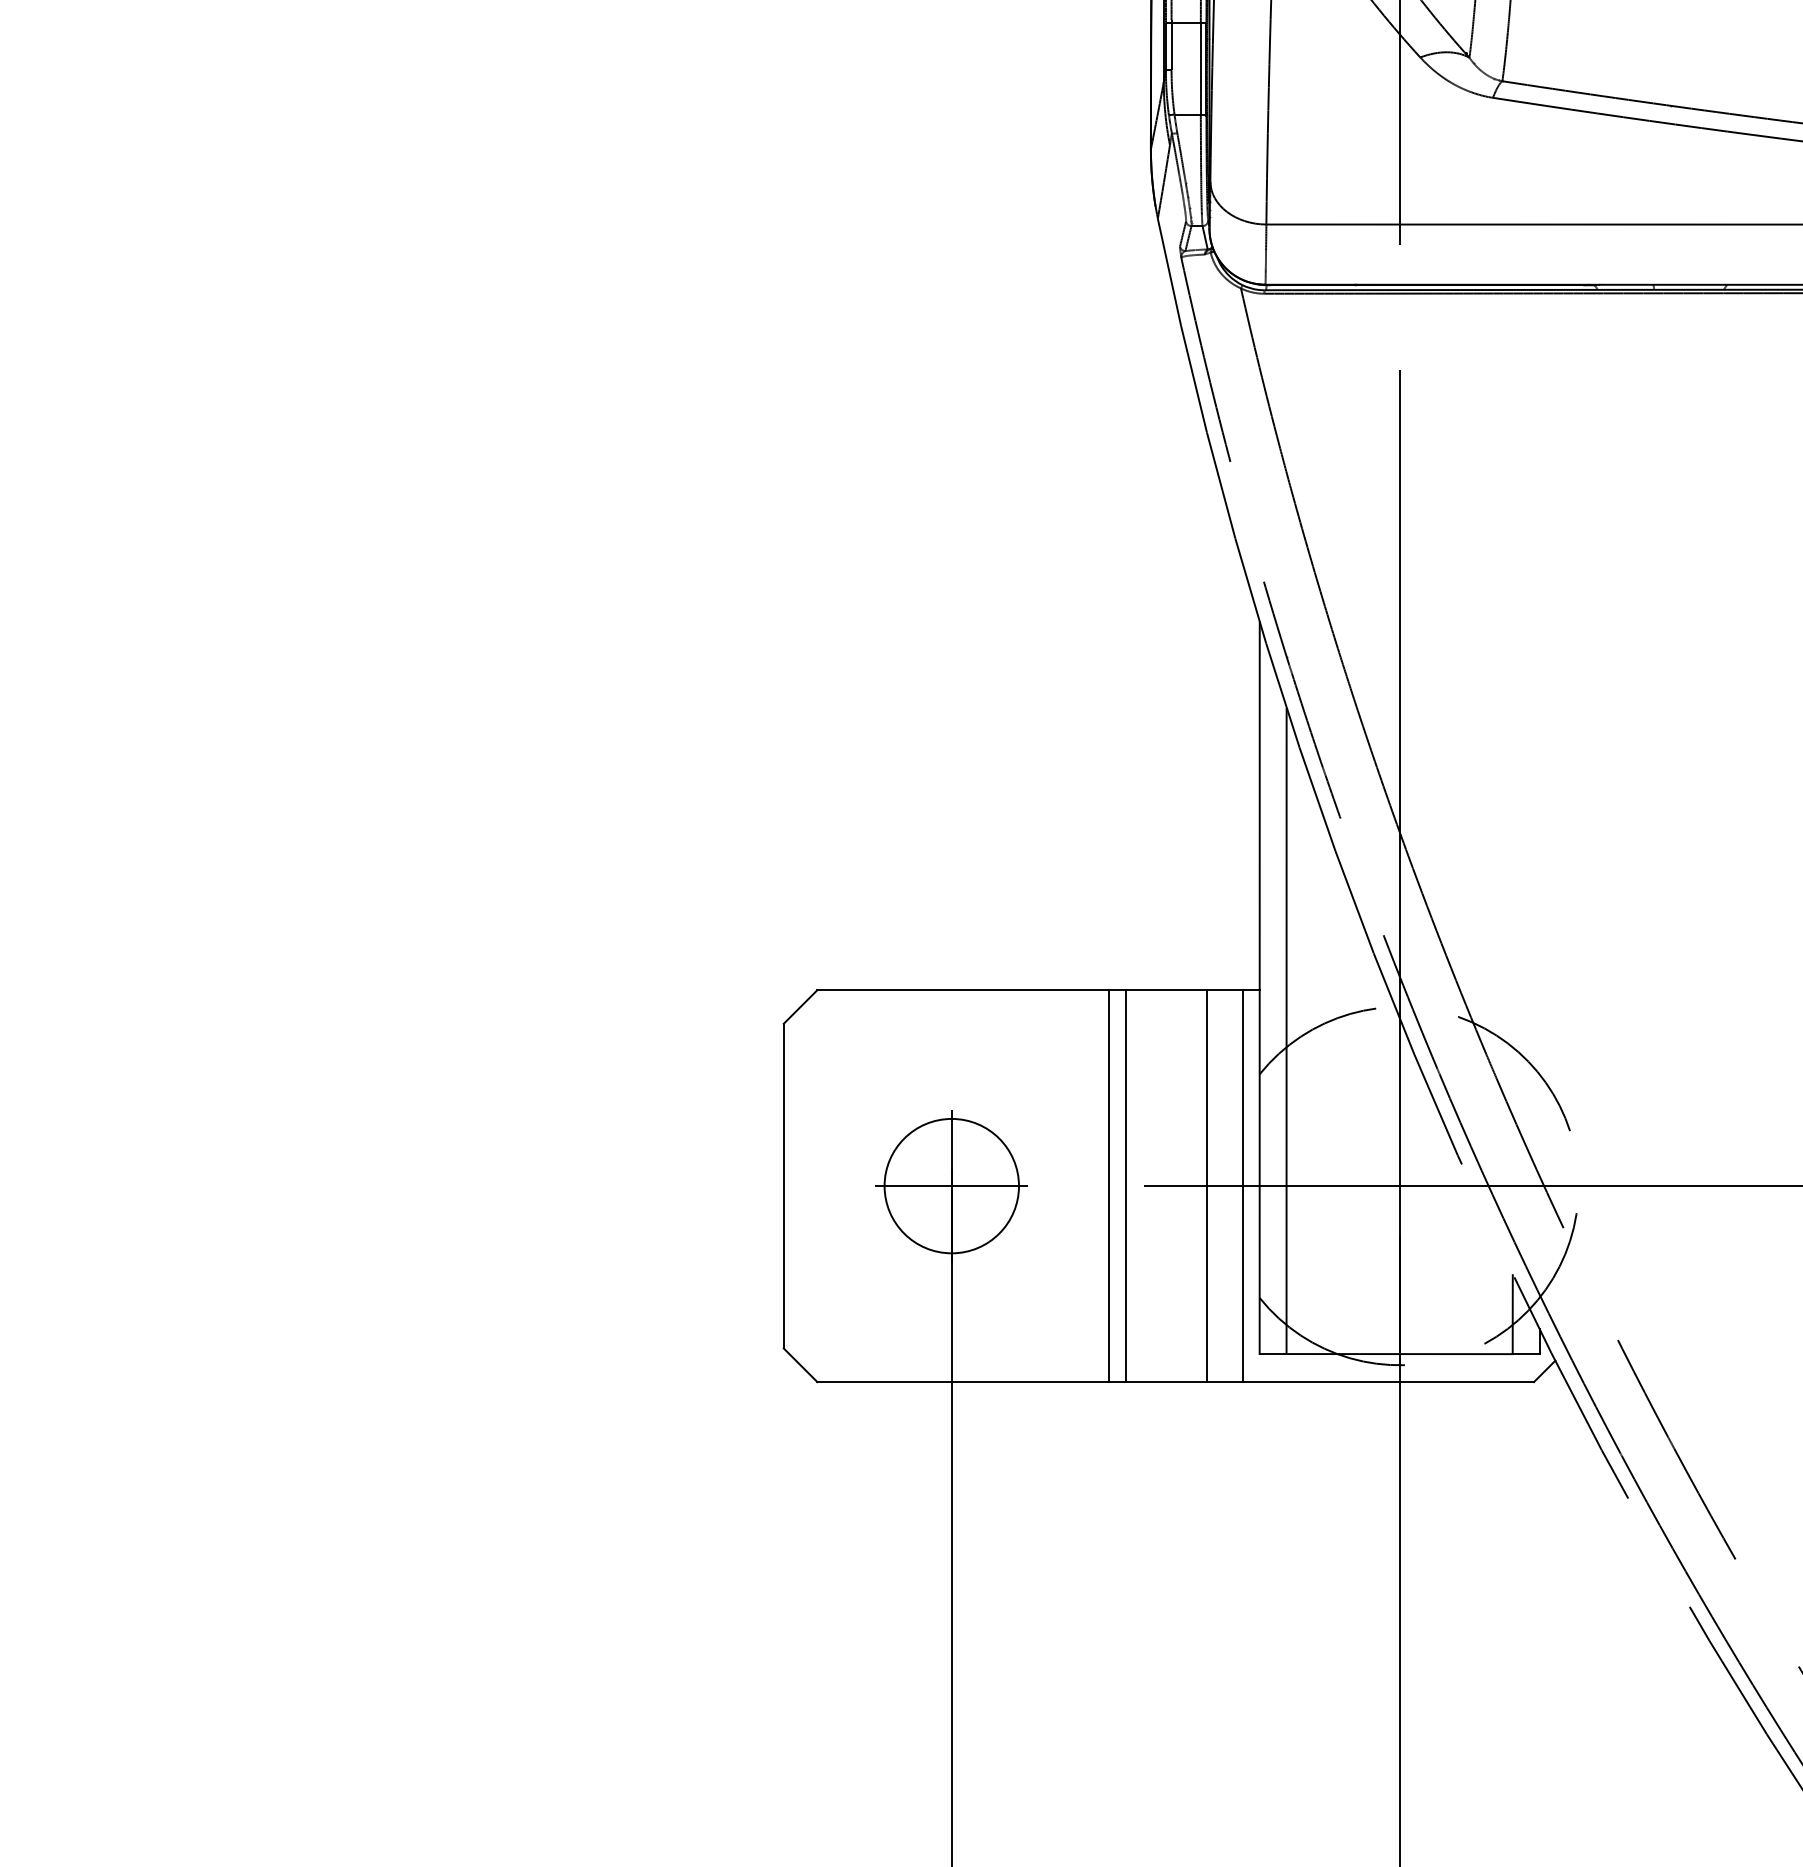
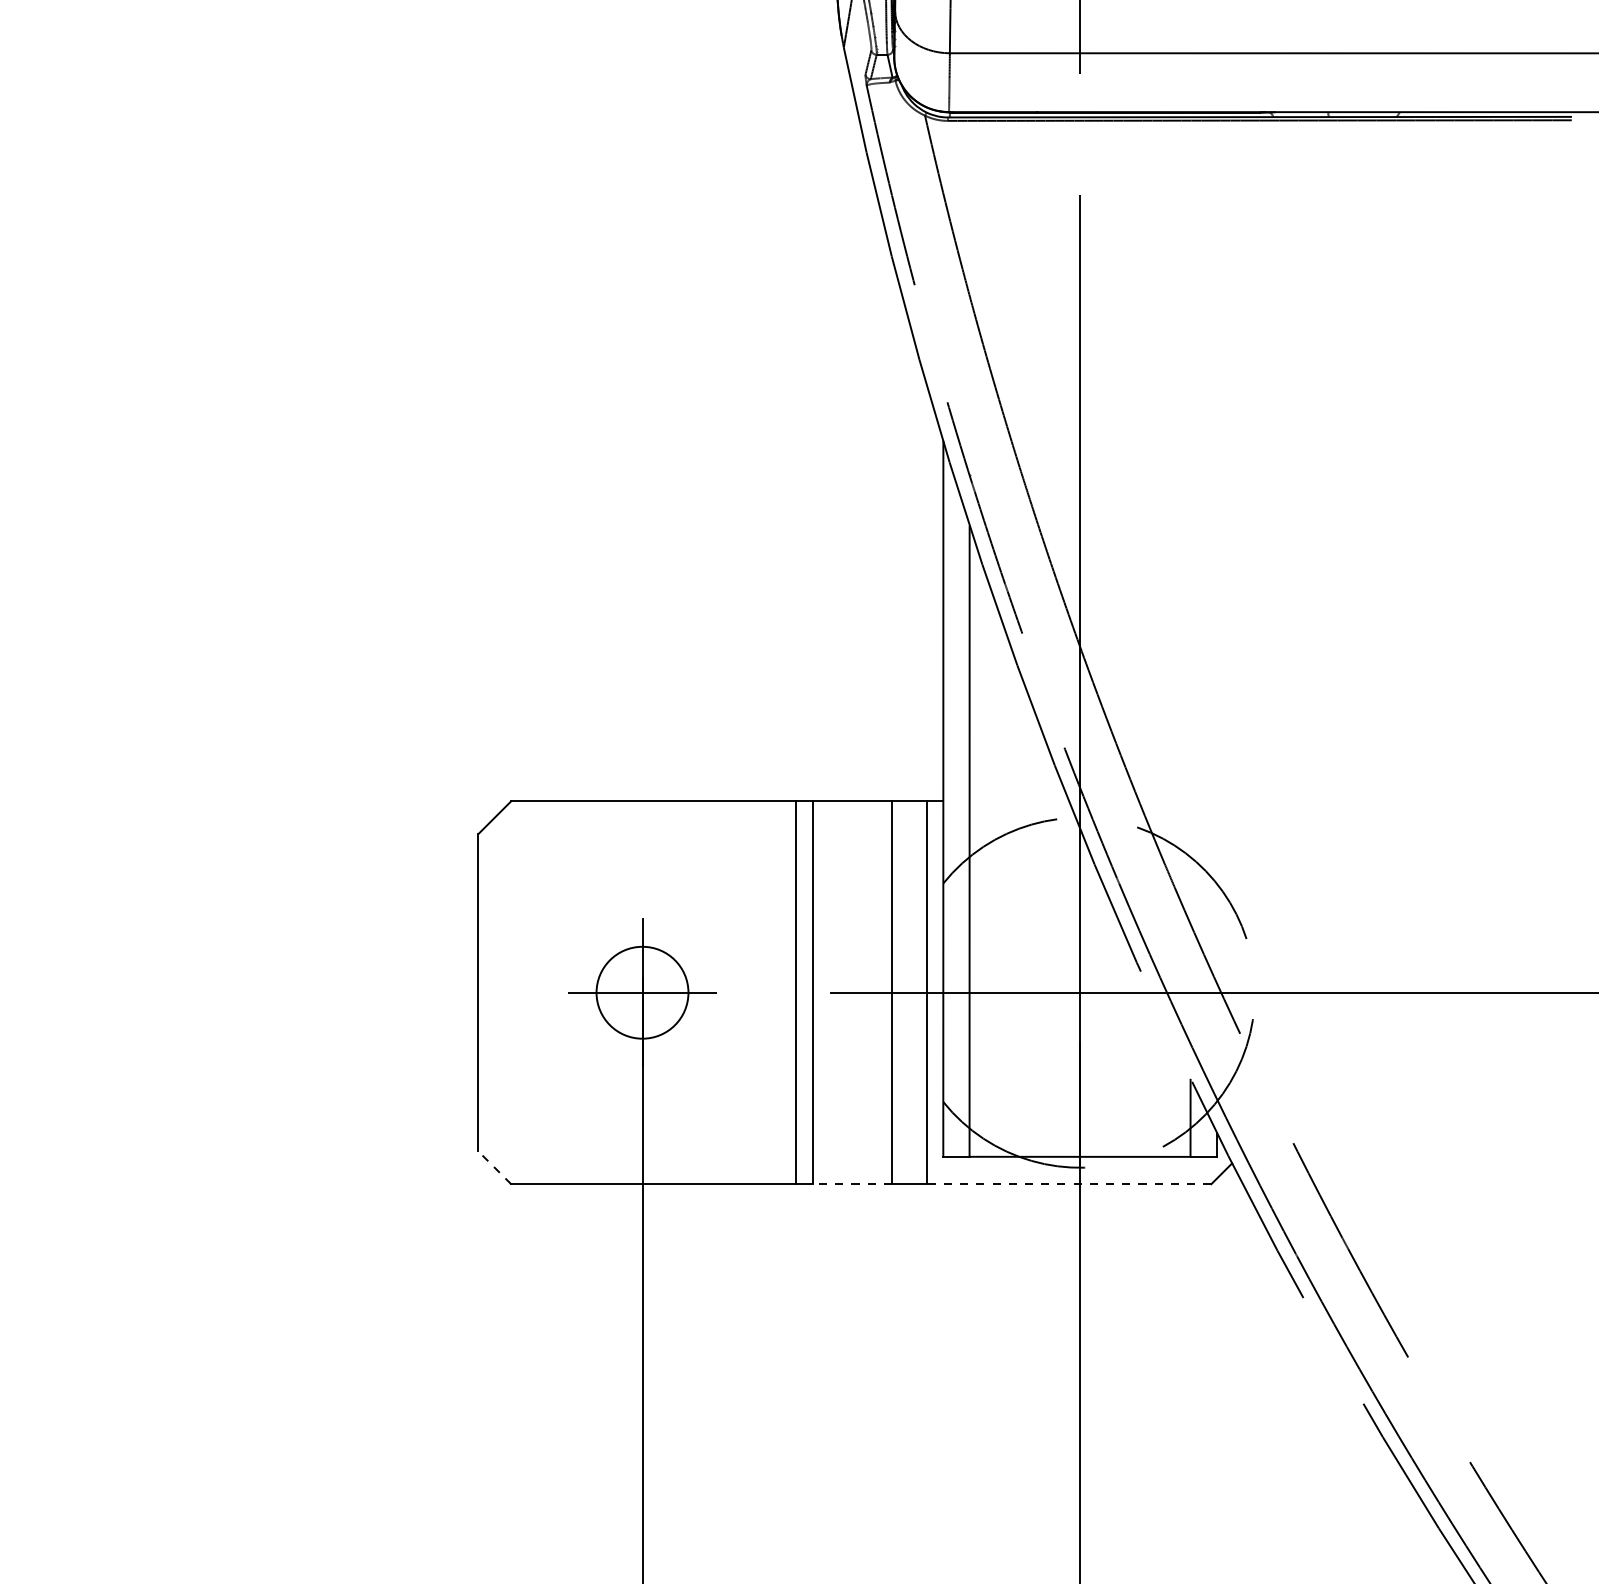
circle: (951, 1185) -> (642, 992), size x0.7
line: (800, 1365) -> (494, 1167), solid -> dashed
line: (1166, 1382) -> (852, 1184), solid -> dashed
line: (1388, 1382) -> (1069, 1184), solid -> dashed

